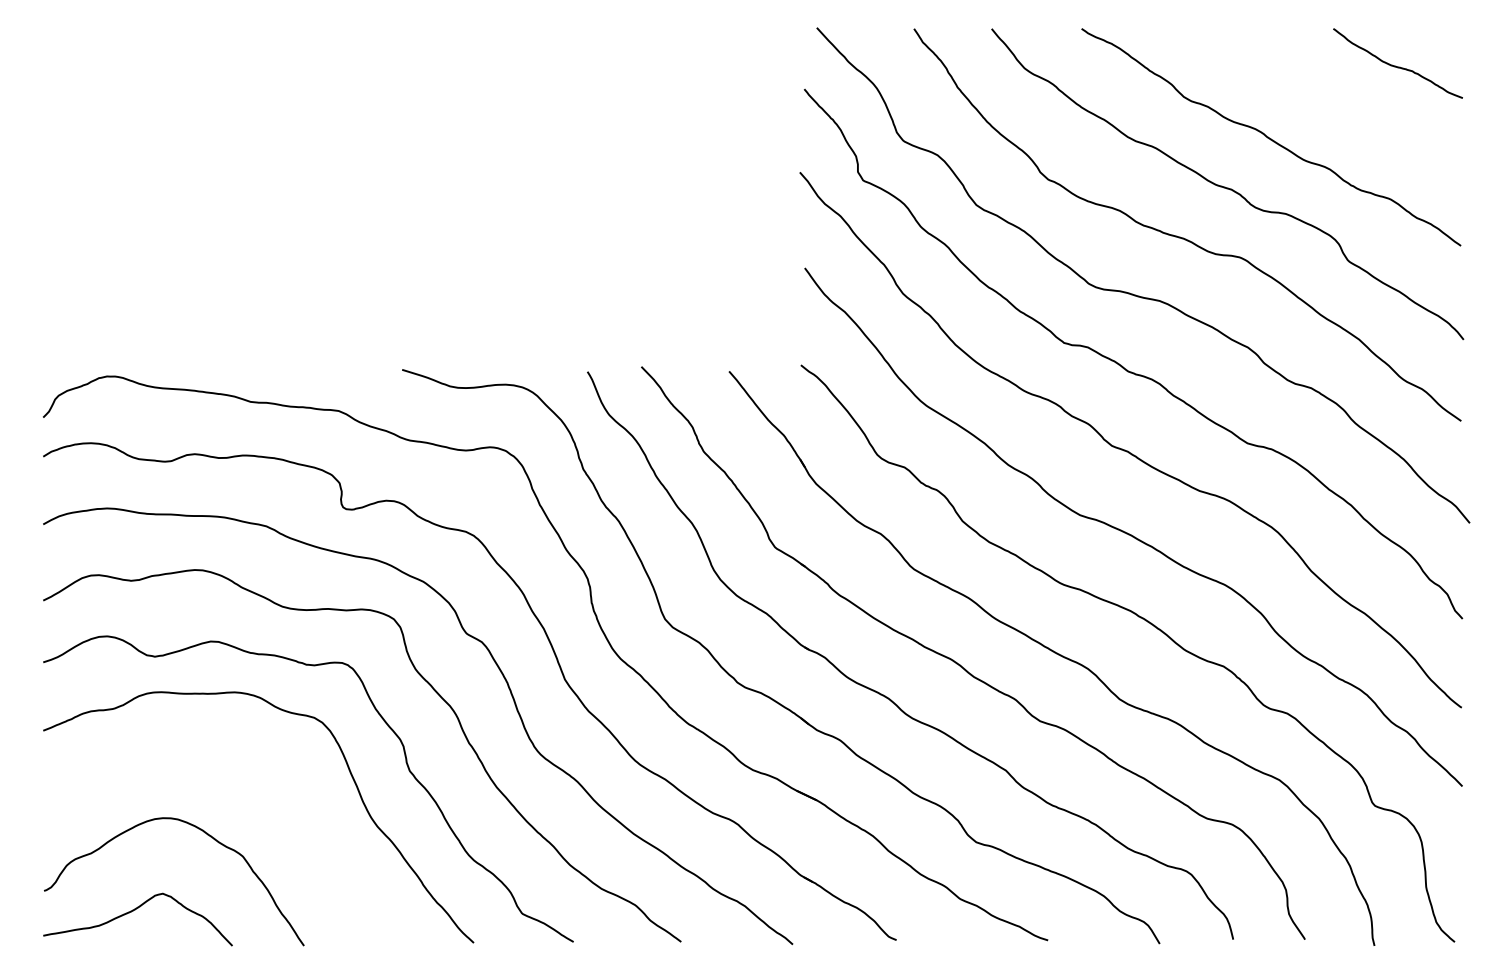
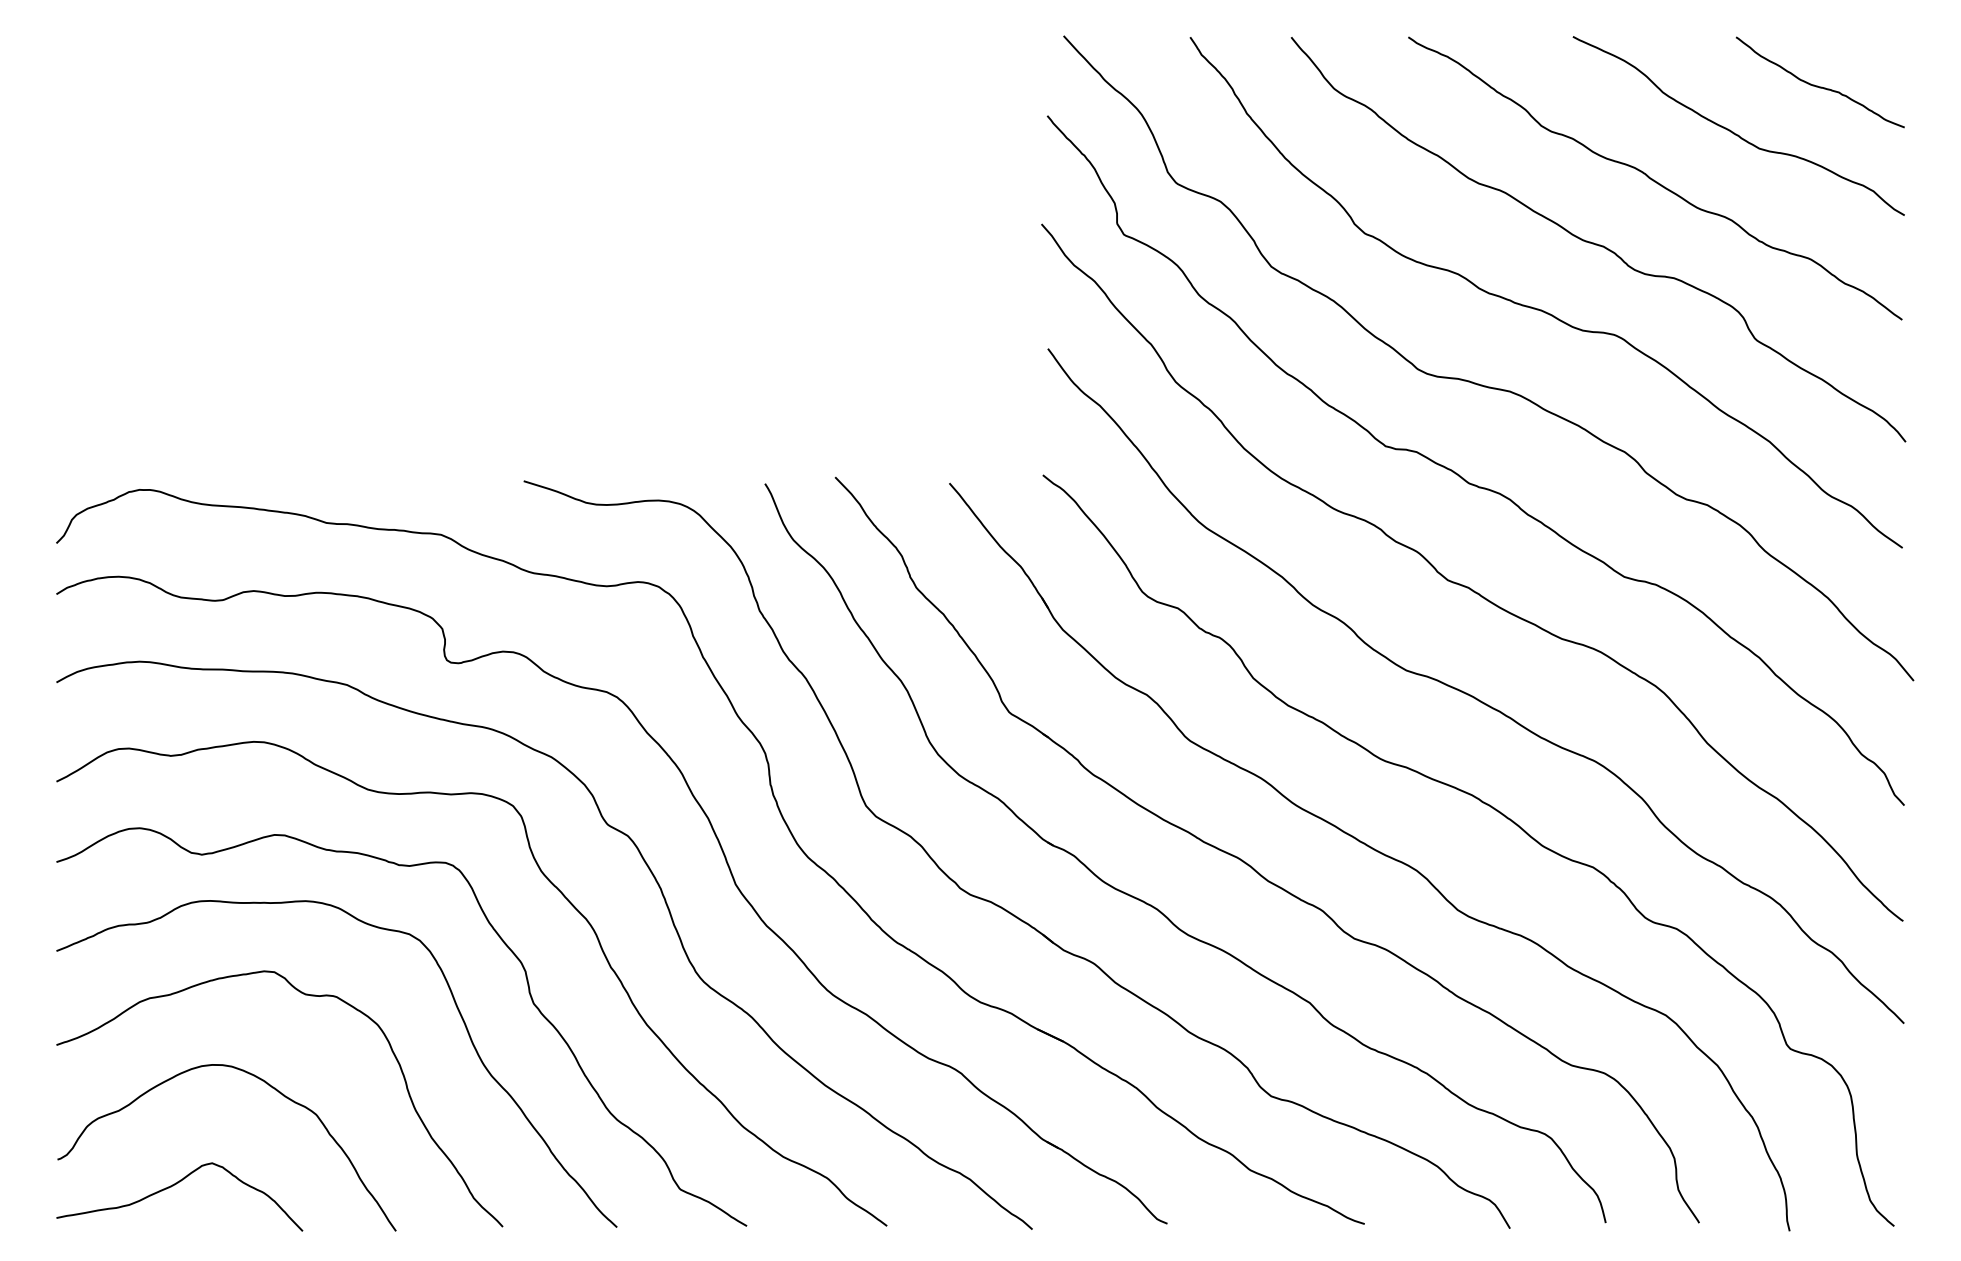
curve: (1331, 101) -> (1733, 131), added
curve: (234, 764) -> (305, 995), added

